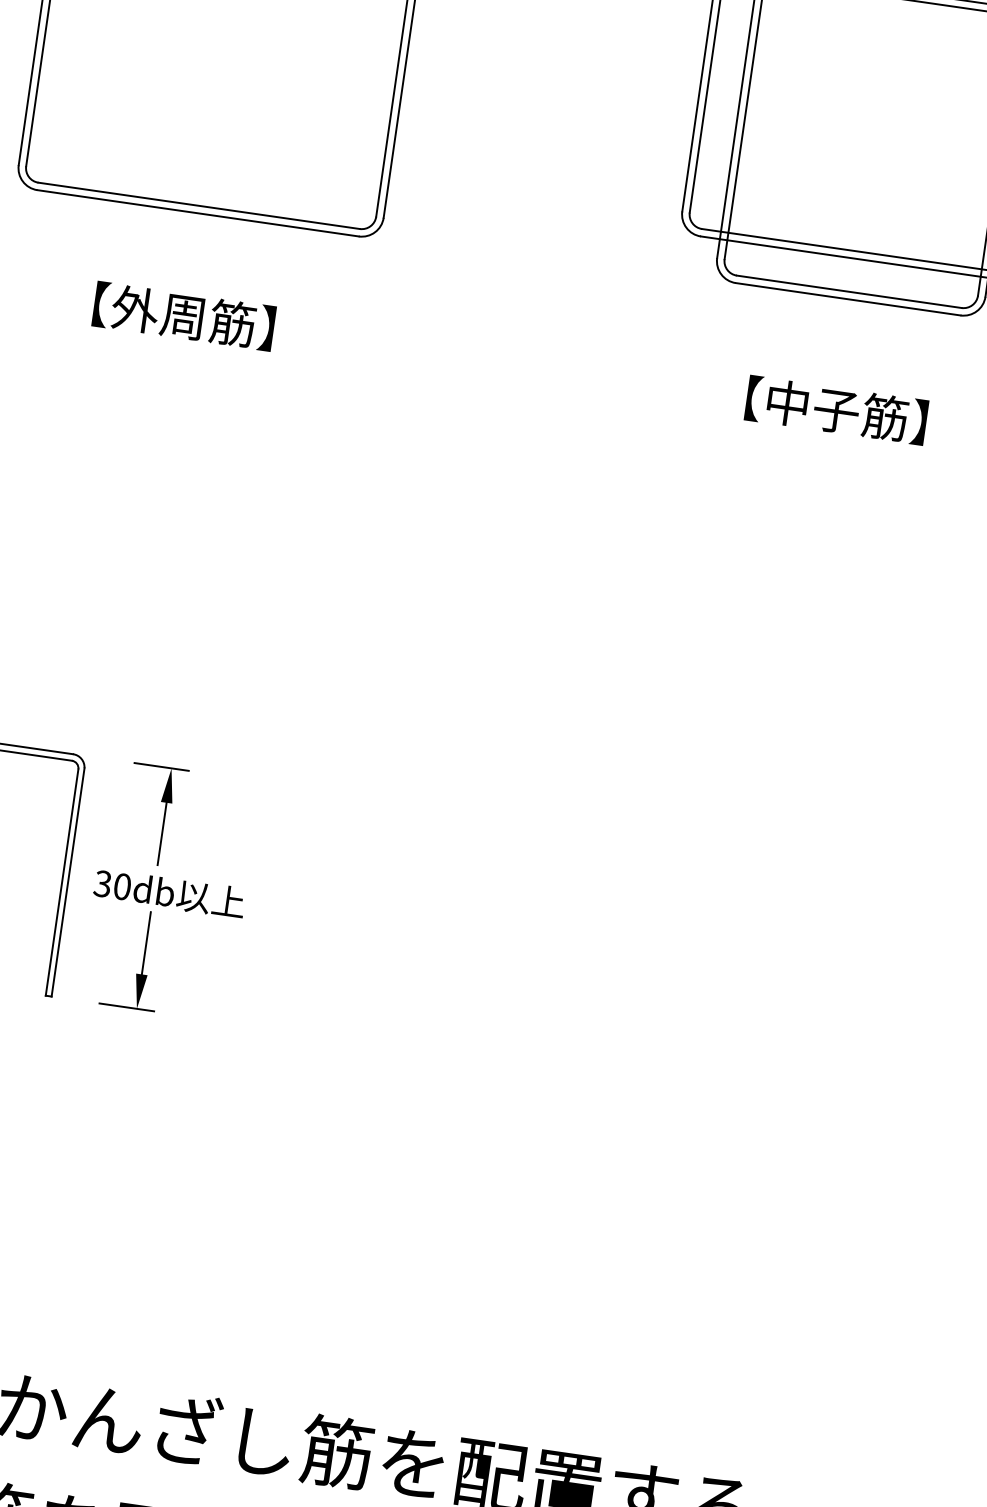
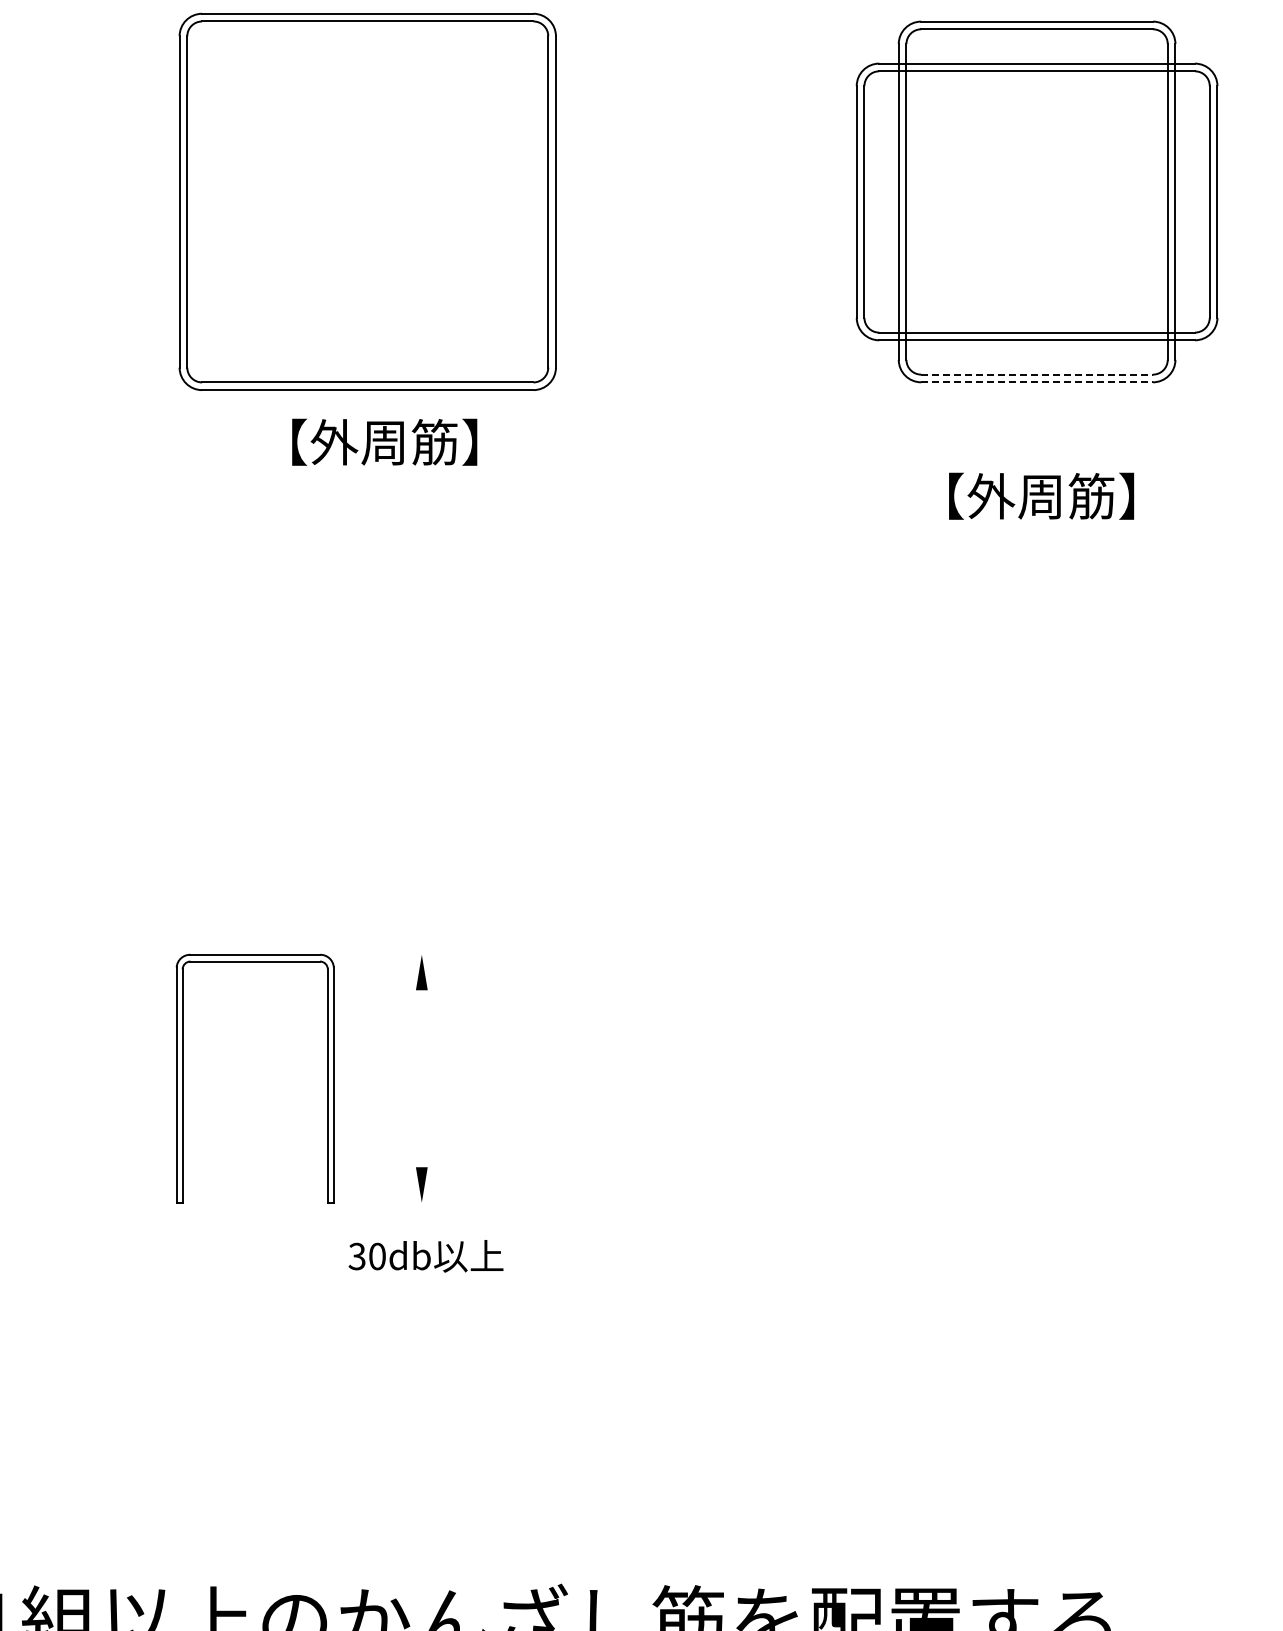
line: (849, 291) -> (1037, 374), solid -> dashed
line: (848, 299) -> (1037, 382), solid -> dashed
text: (184, 315) -> (384, 441), moved
text: (811, 406) -> (1015, 496), 【中子筋】 -> 【外周筋】
line: (161, 766) -> (411, 954), removed
line: (161, 834) -> (421, 1022), removed
text: (169, 893) -> (425, 1256), moved
line: (146, 943) -> (421, 1135), removed
line: (126, 1007) -> (411, 1202), removed

